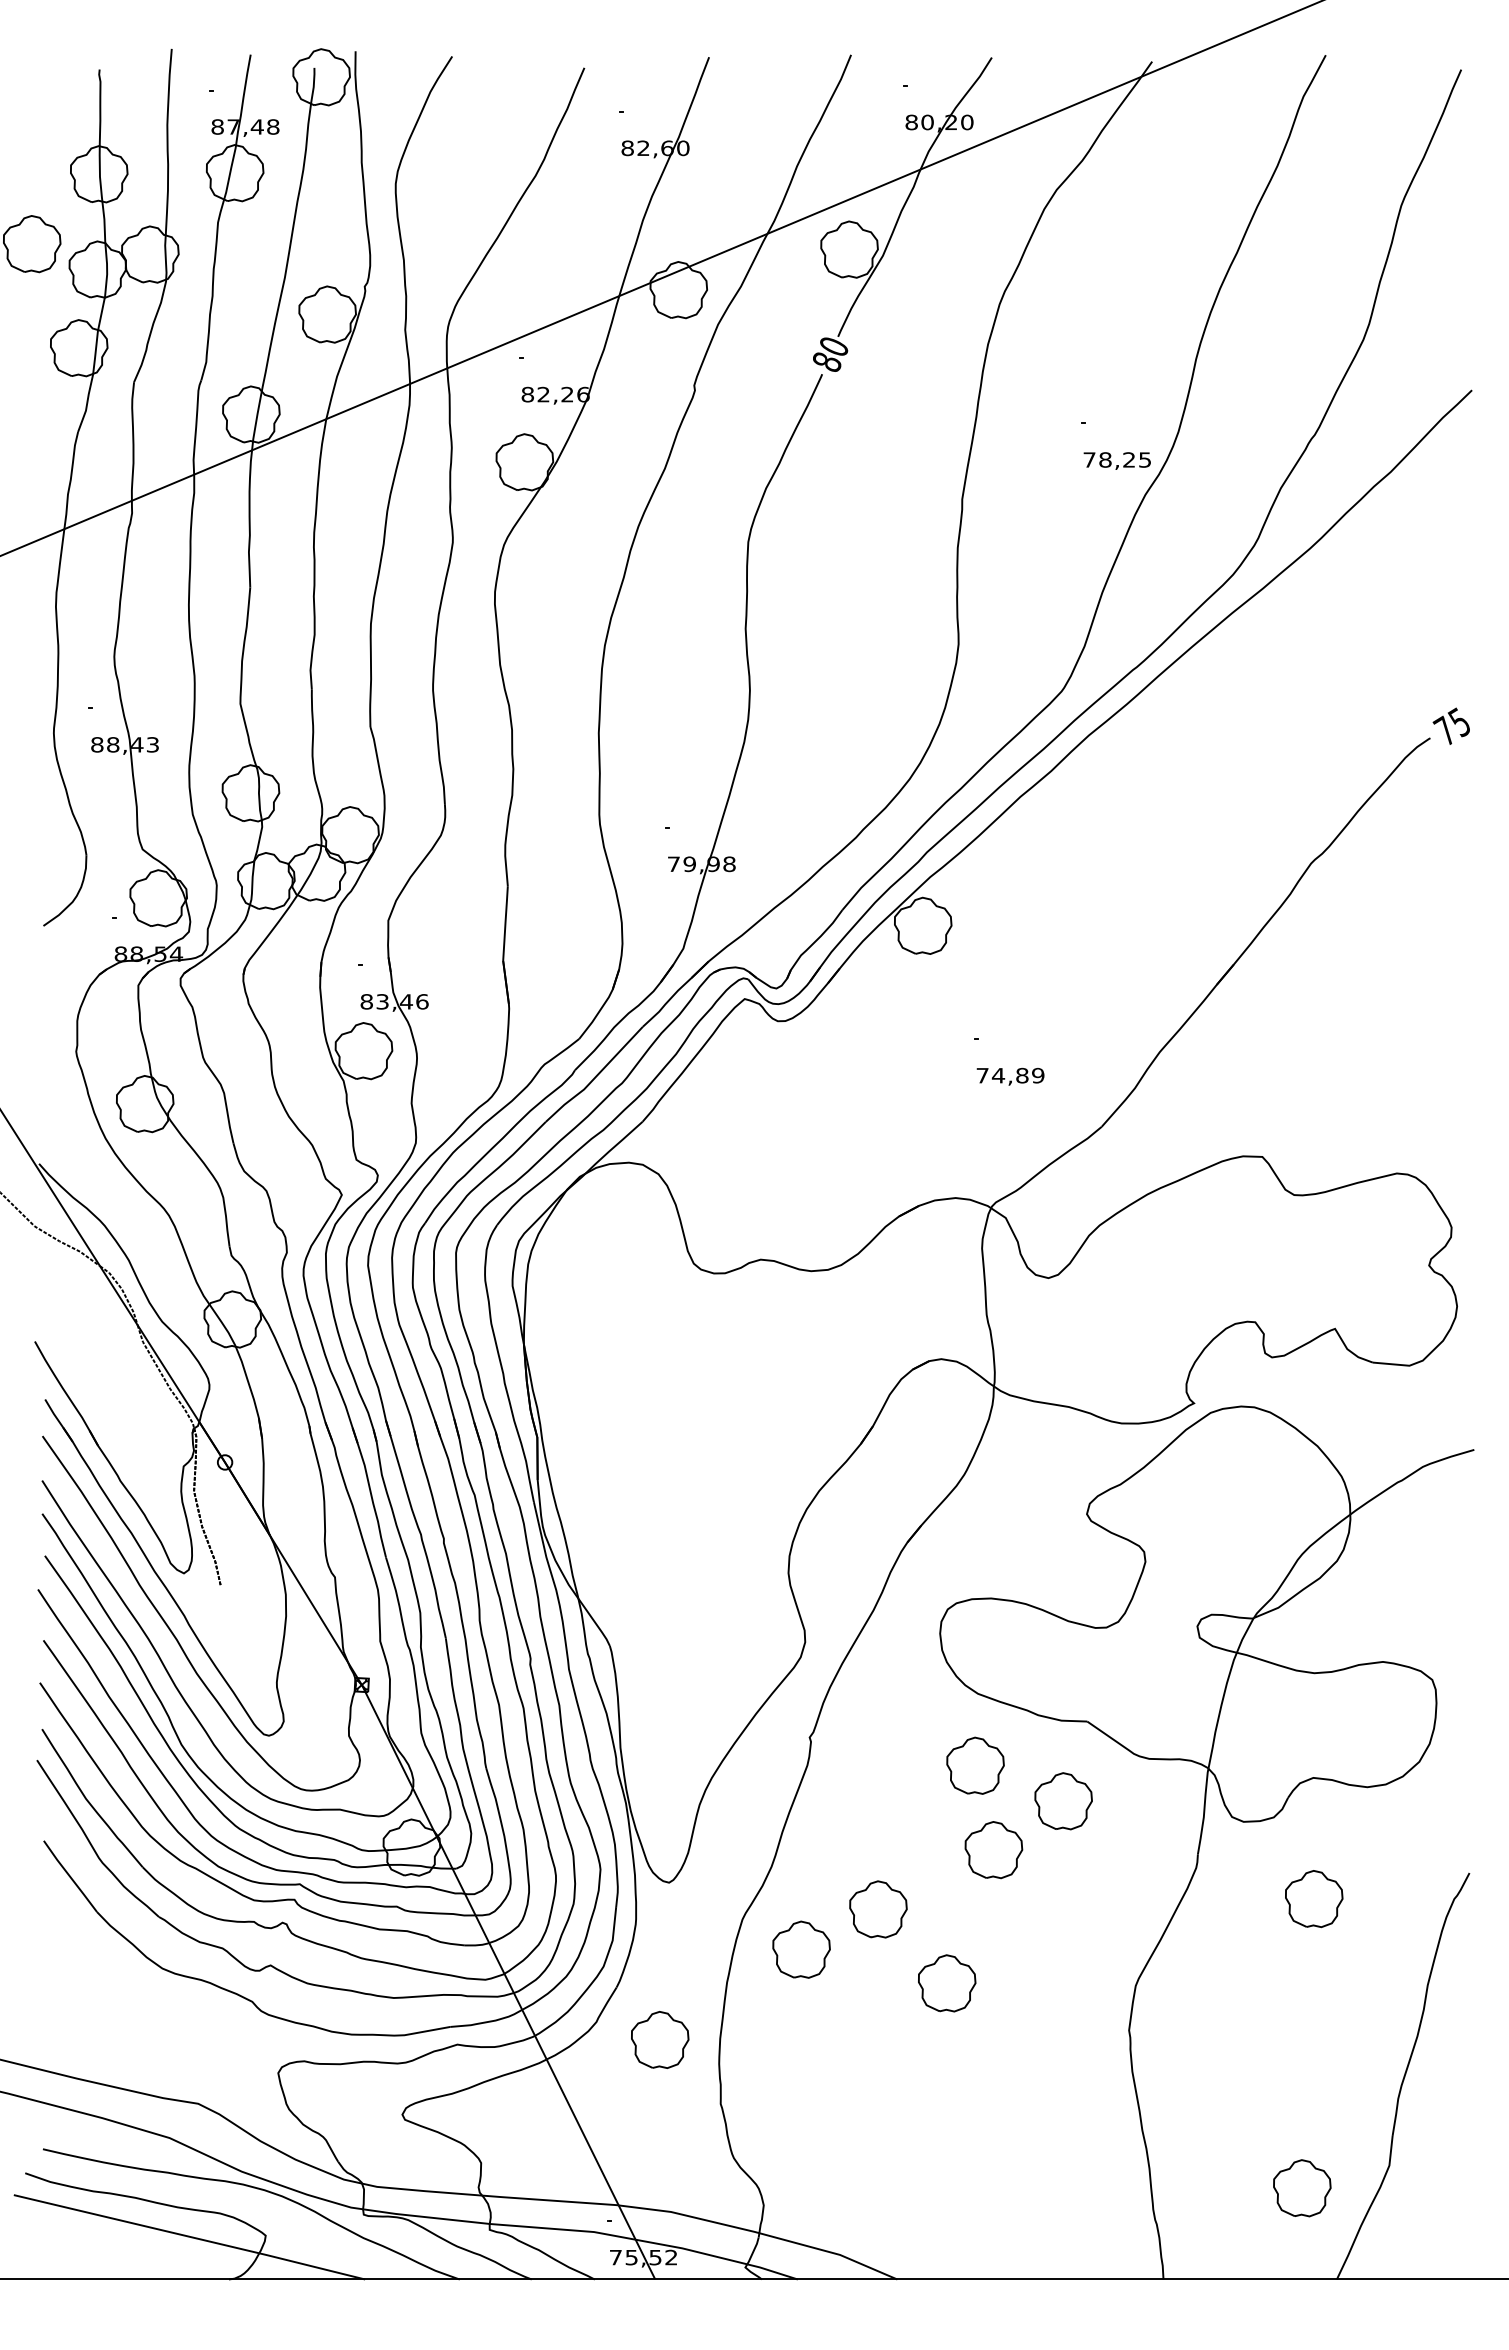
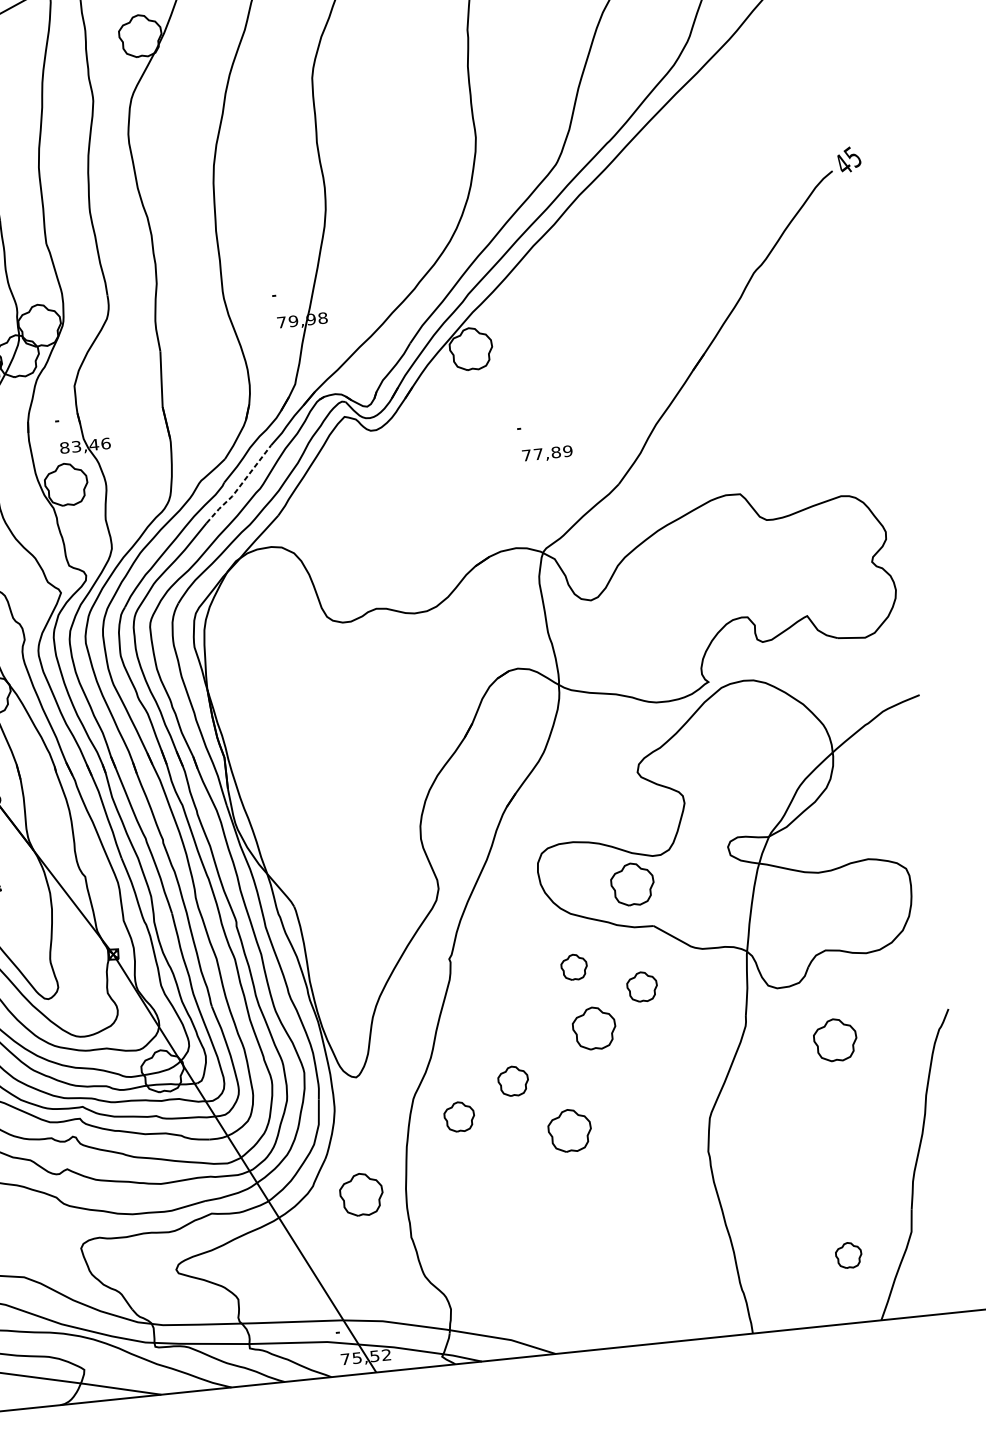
text: (1444, 729) -> (842, 163), 75 -> 45
text: (998, 1075) -> (538, 454), 74,89 -> 77,89
line: (595, 1077) -> (239, 486), solid -> dashed
part: (1064, 1663) -> (632, 884), added
part: (975, 1765) -> (574, 967), size x0.6
part: (1063, 1801) -> (642, 987), size x0.7
part: (878, 1909) -> (513, 1081), size x0.7
part: (801, 1949) -> (459, 1116), size x0.7
part: (1302, 2188) -> (848, 1255), size x0.6

